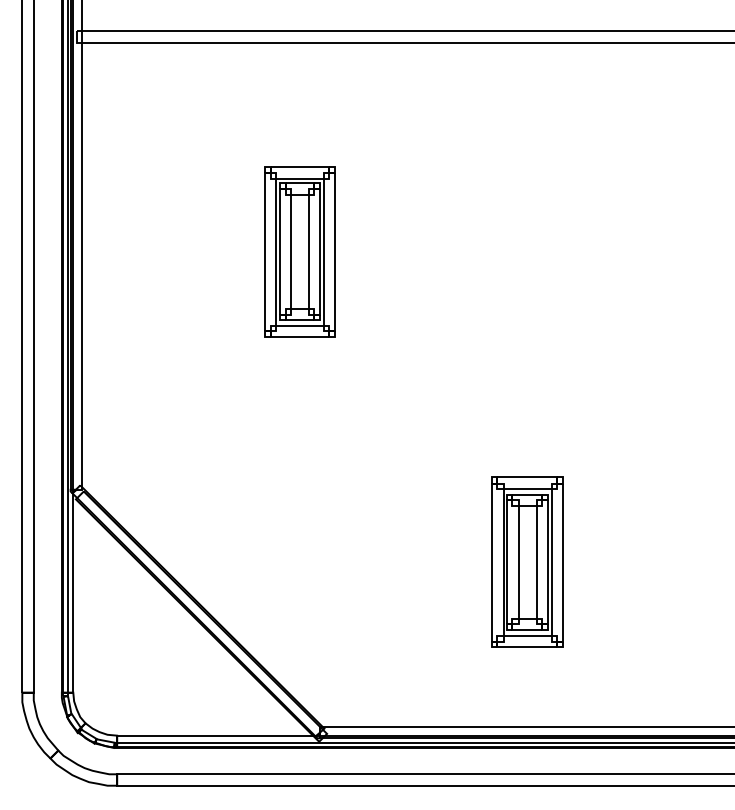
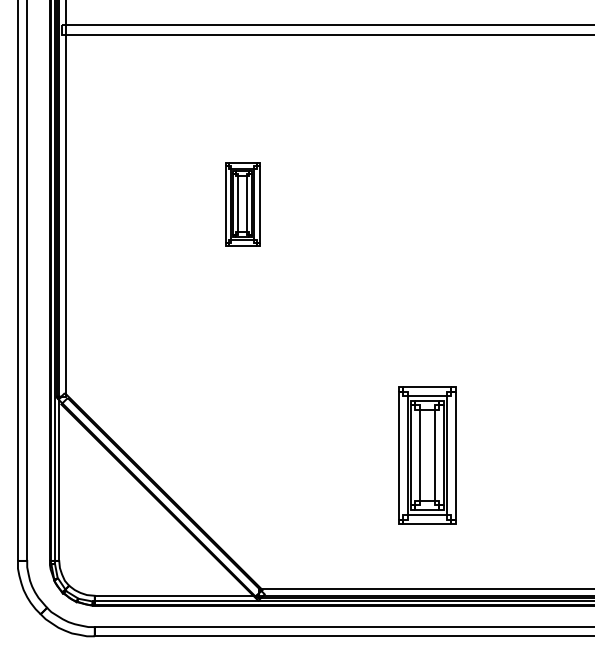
part: (299, 252) -> (242, 204), size x0.6

